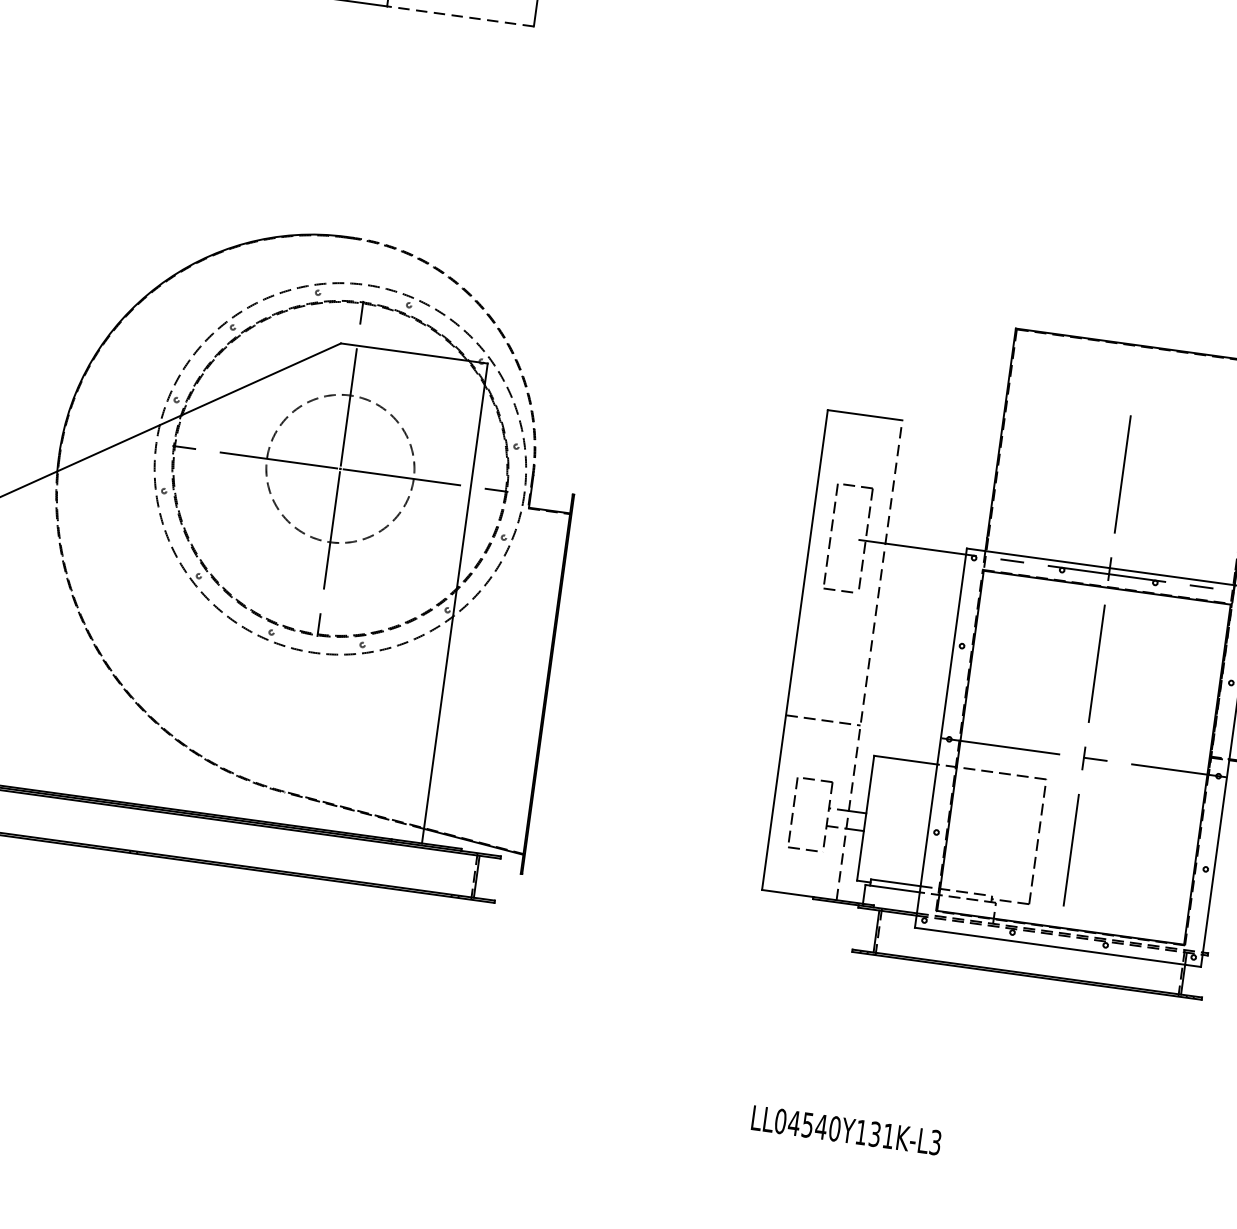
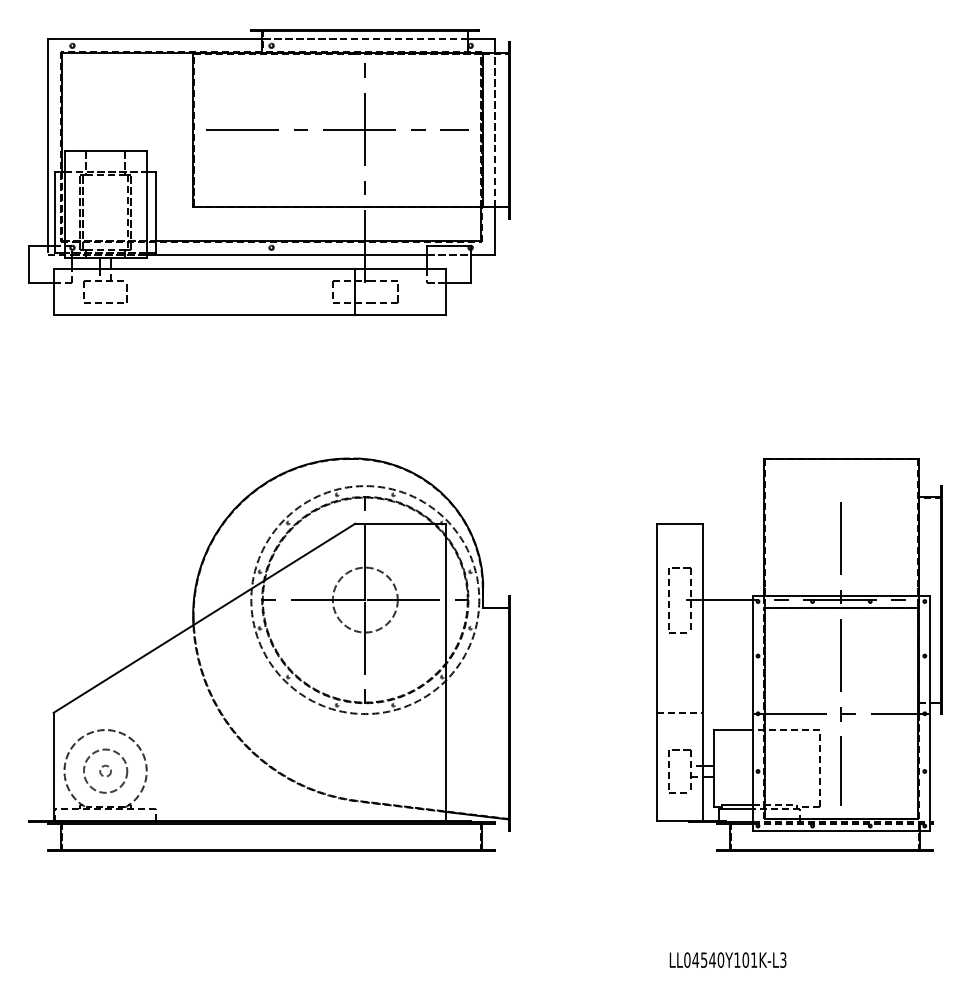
line: (460, 17) -> (400, 315), dashed -> solid
arc: (492, 319) -> (445, 496), dashed -> solid
circle: (339, 467) -> (364, 599), size x0.71
line: (868, 660) -> (702, 672), dashed -> solid
text: (874, 1133) -> (745, 959), LL04540Y131K-L3 -> LL04540Y101K-L3

